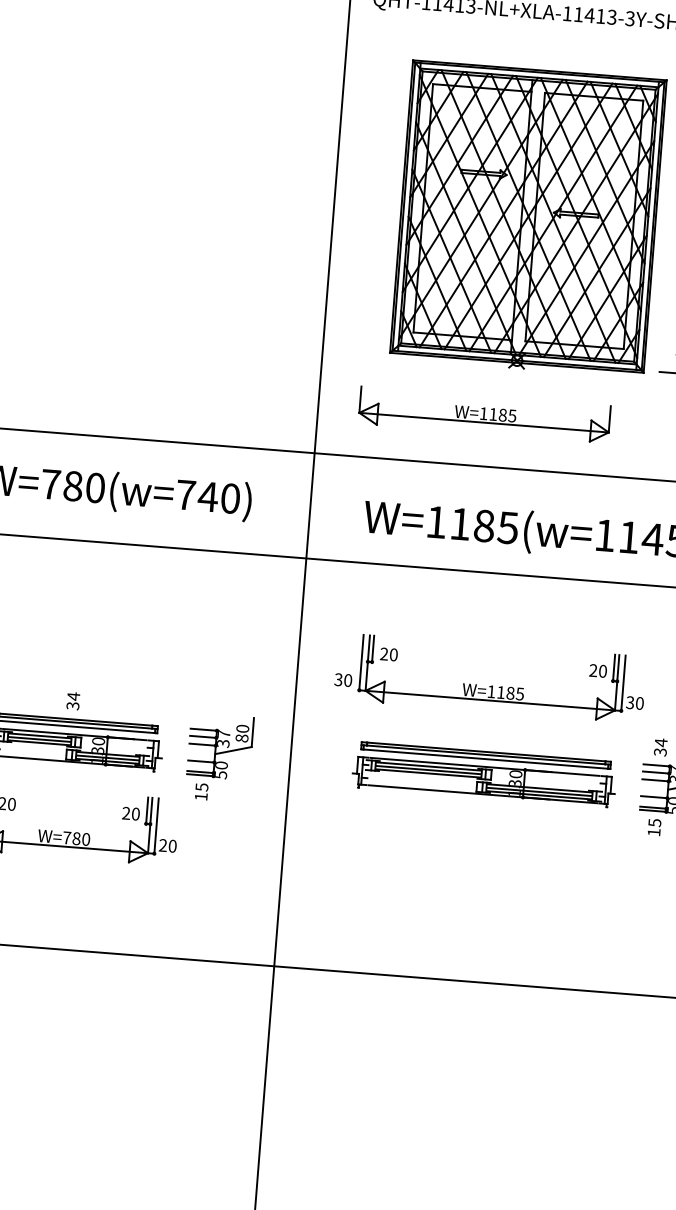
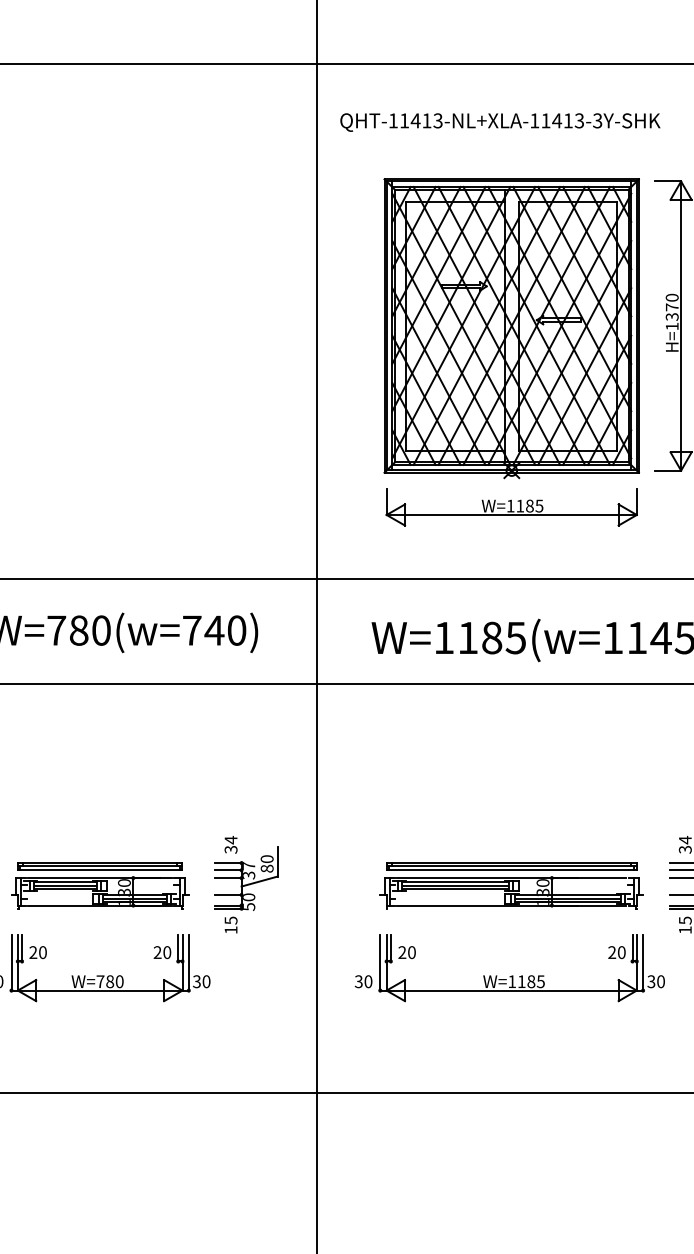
part: (484, 415) -> (511, 507), moved
part: (491, 685) -> (511, 975), moved
text: (72, 700) -> (230, 844), moved
text: (162, 846) -> (196, 982), 20 -> 30

